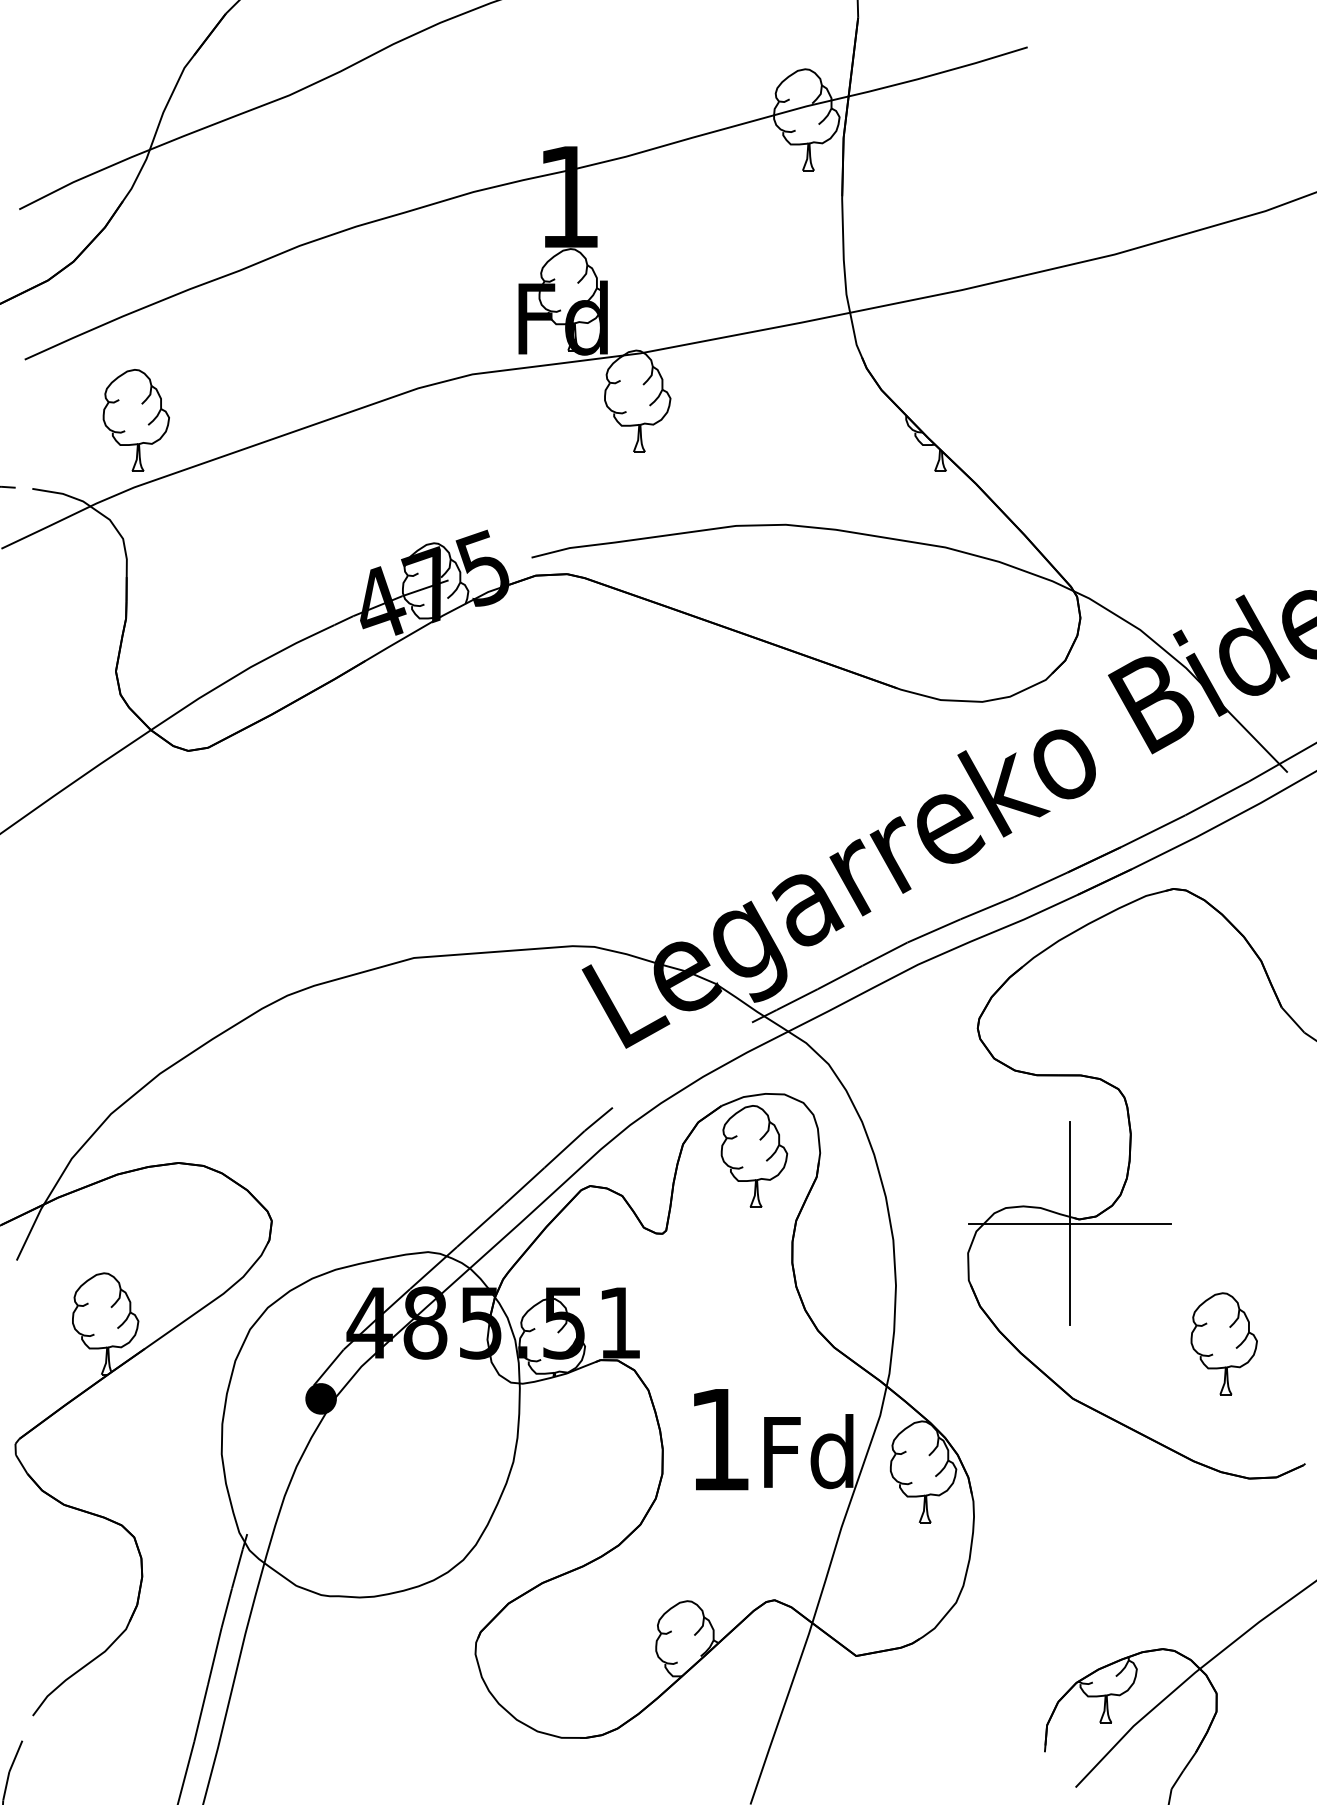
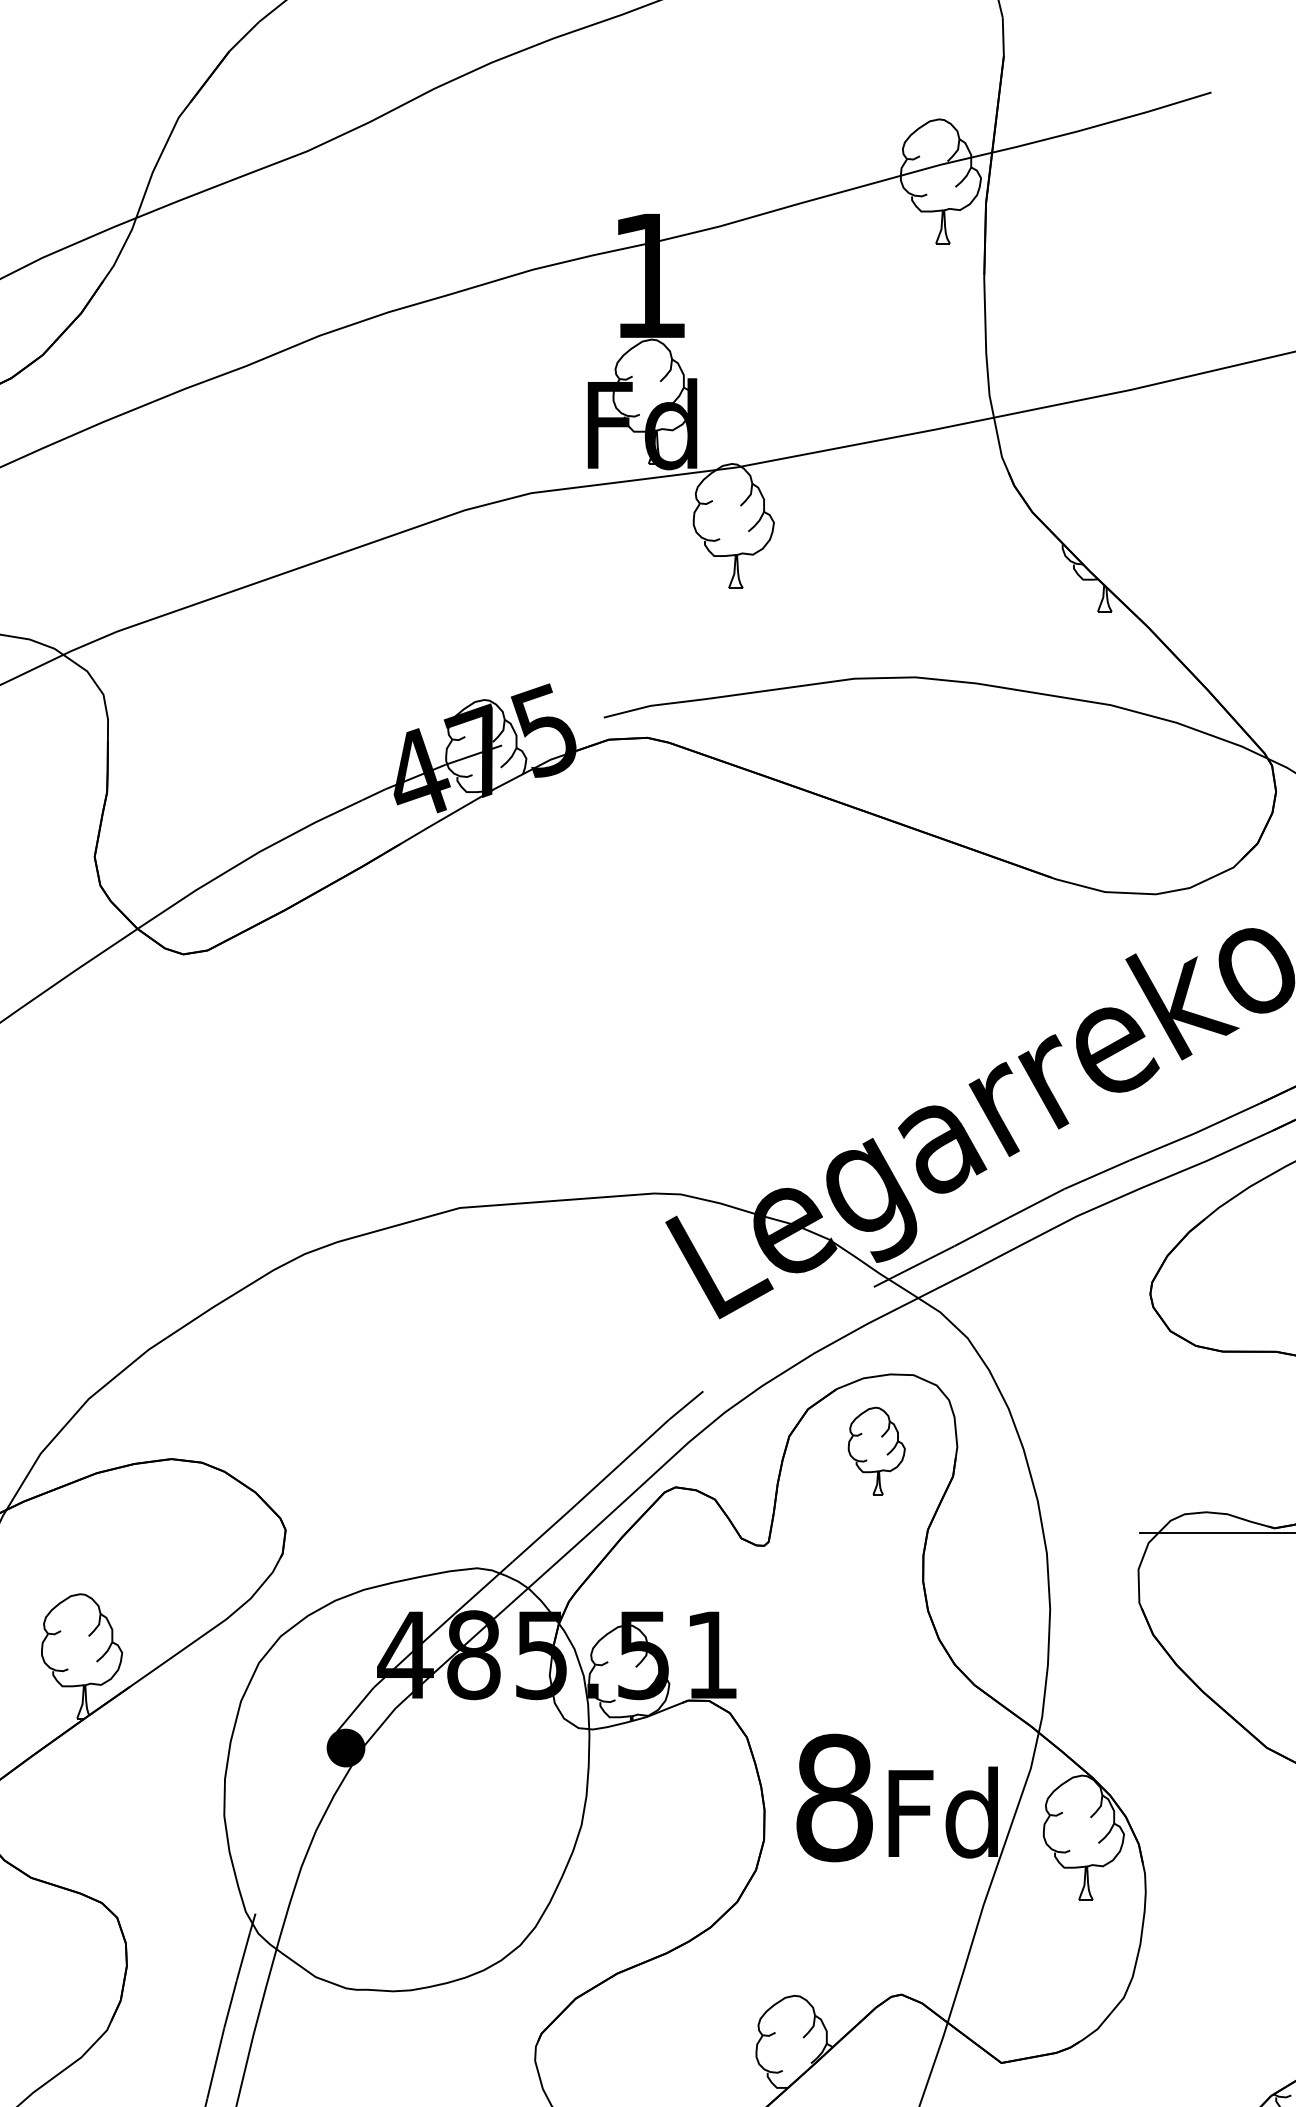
part: (135, 420) -> (118, 549), removed
part: (754, 1156) -> (876, 1451), size x0.7
line: (1070, 1223) -> (1263, 1533), removed
text: (720, 1439) -> (835, 1797), 1 -> 8

